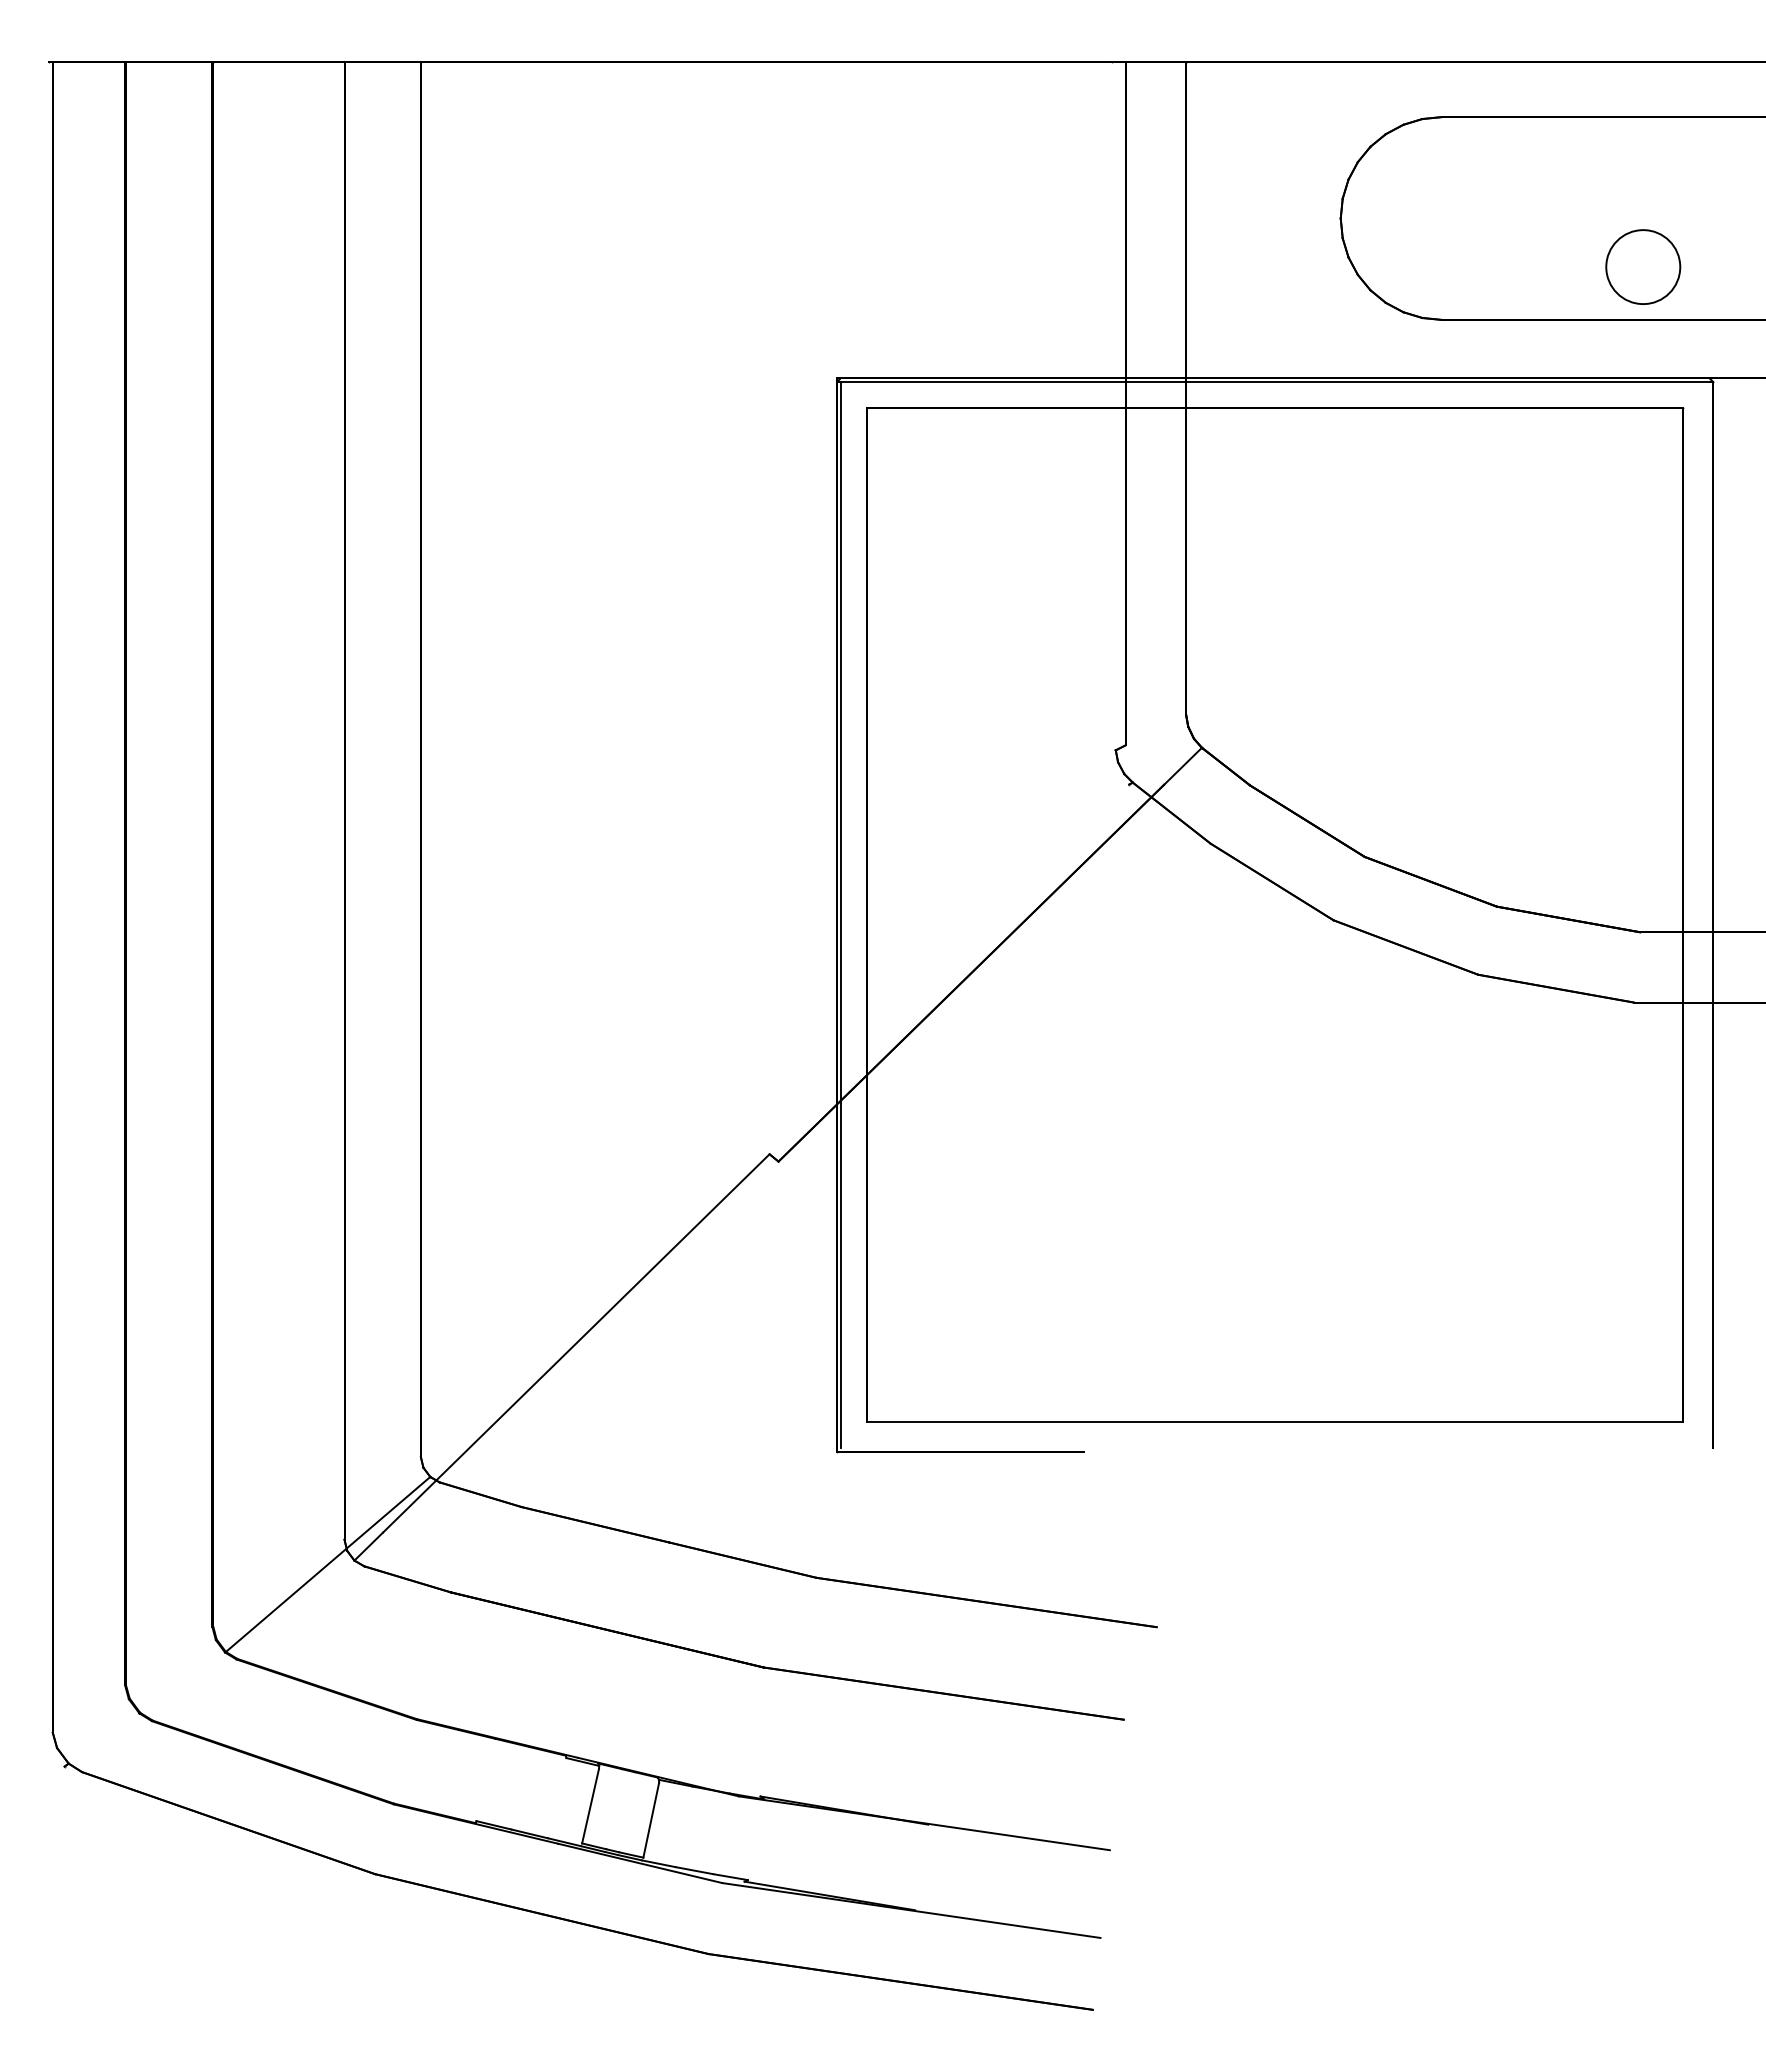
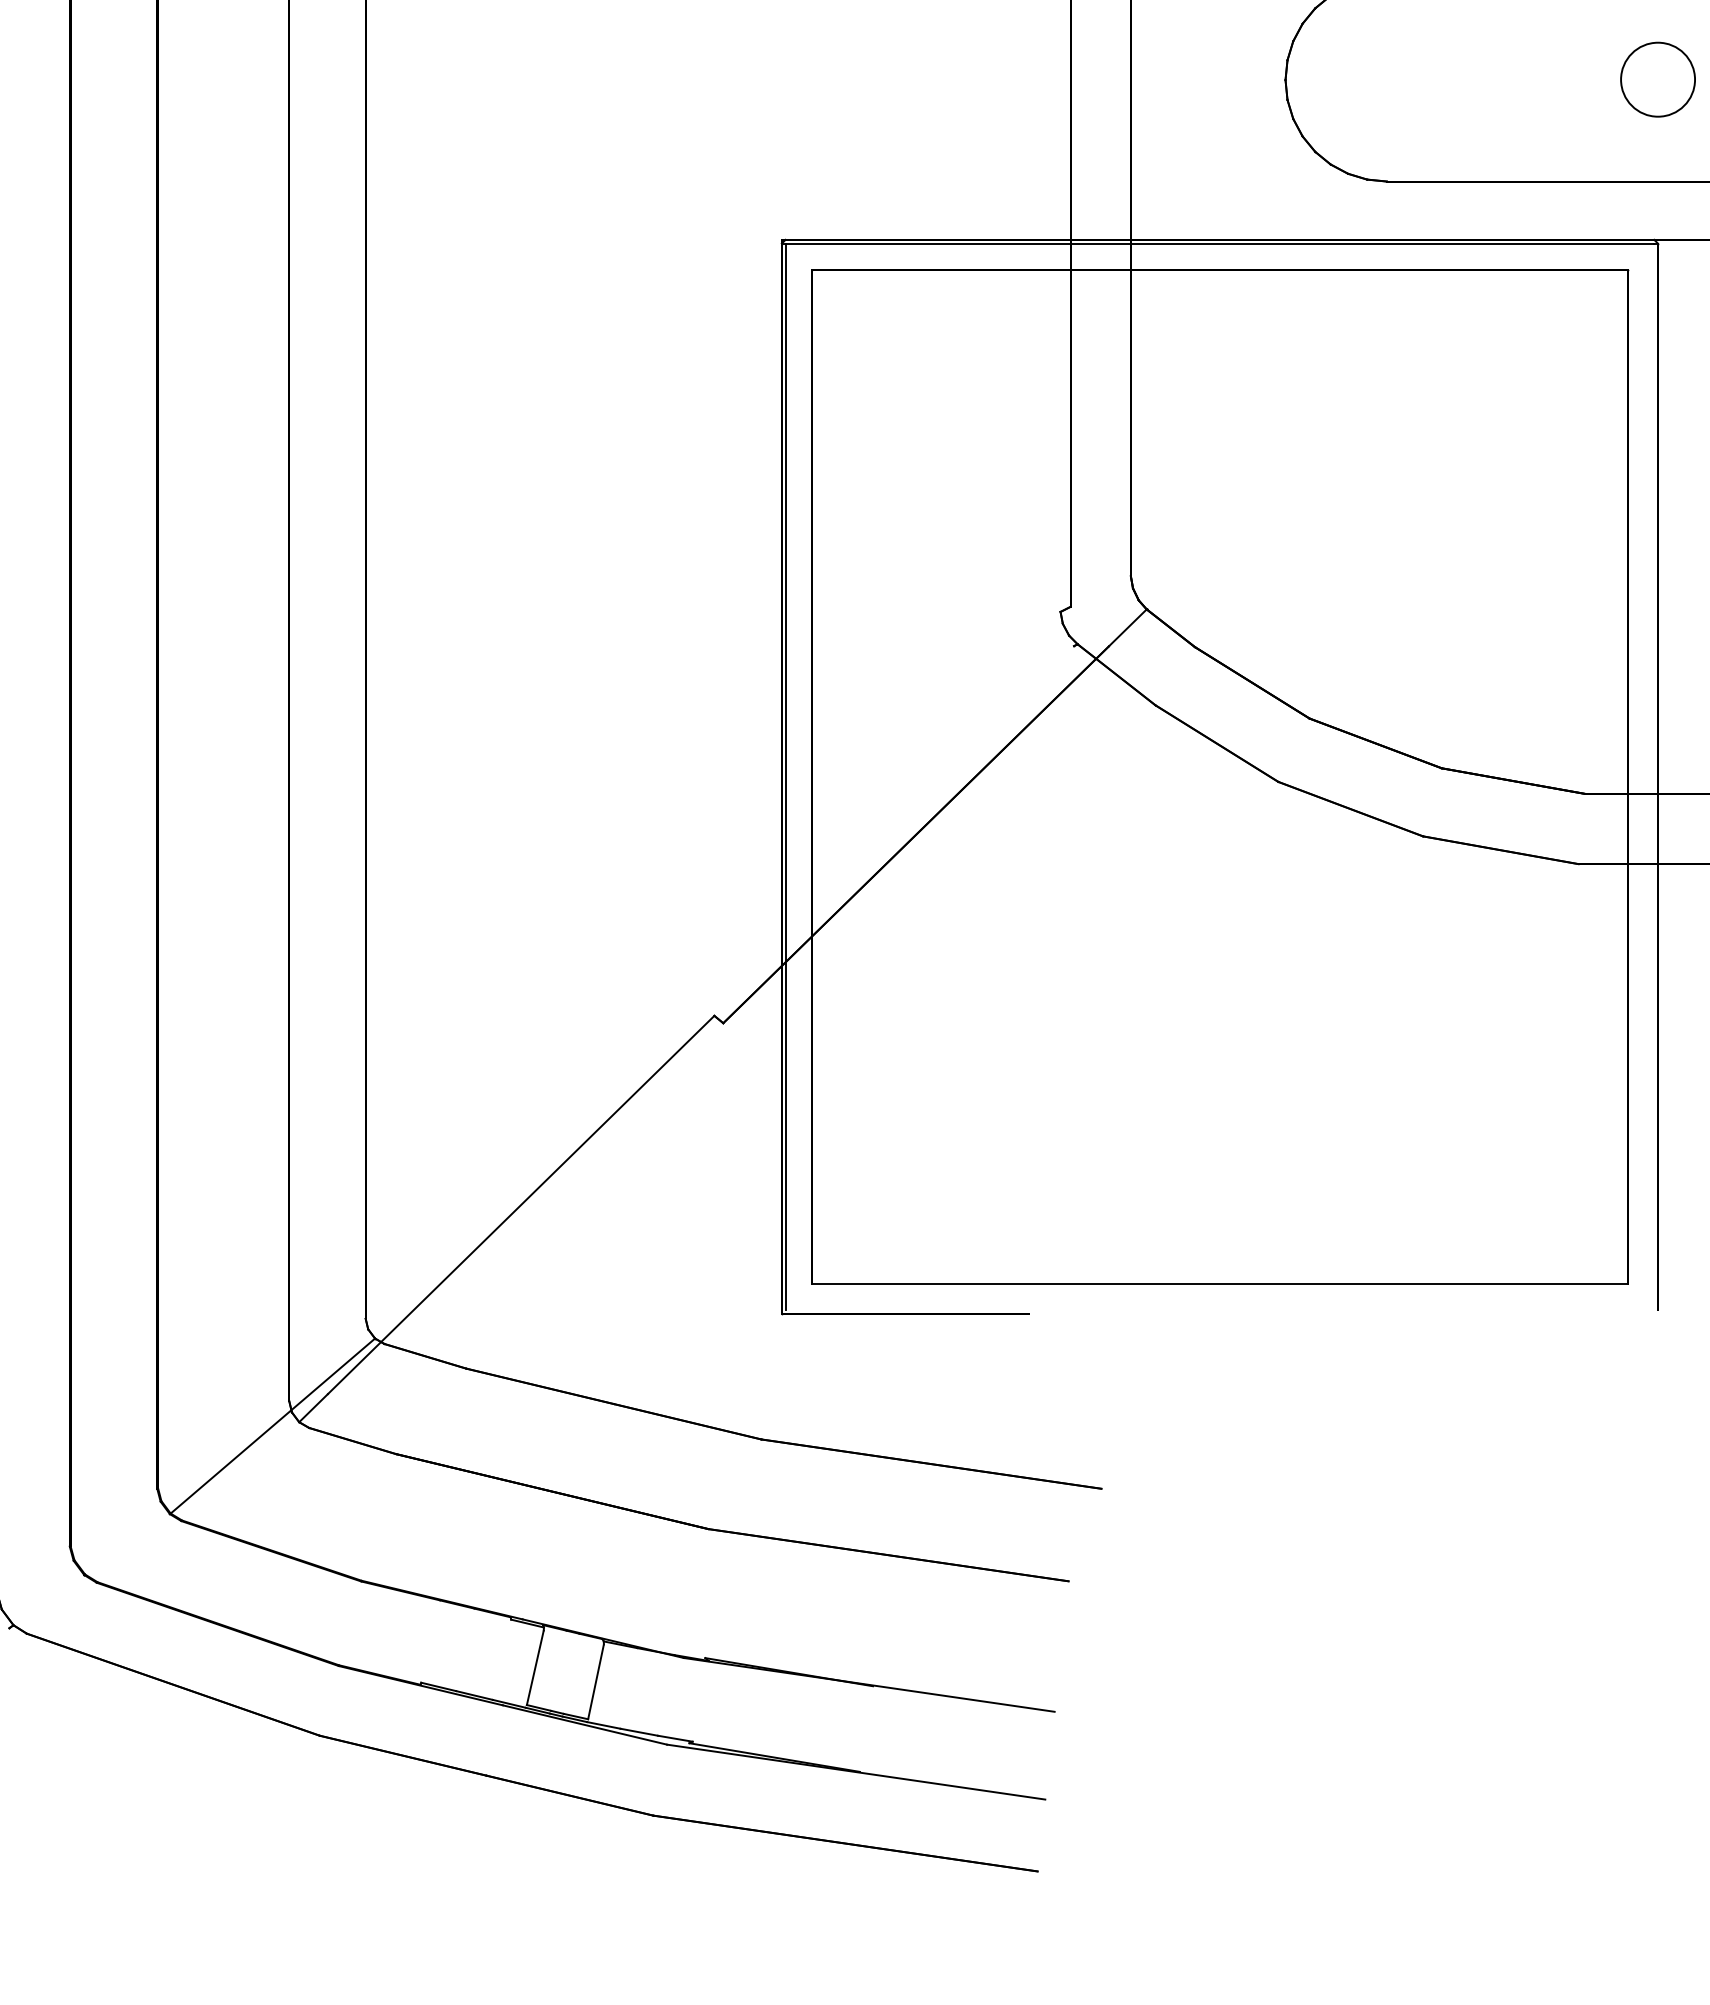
circle: (1643, 266) -> (1658, 79), moved

